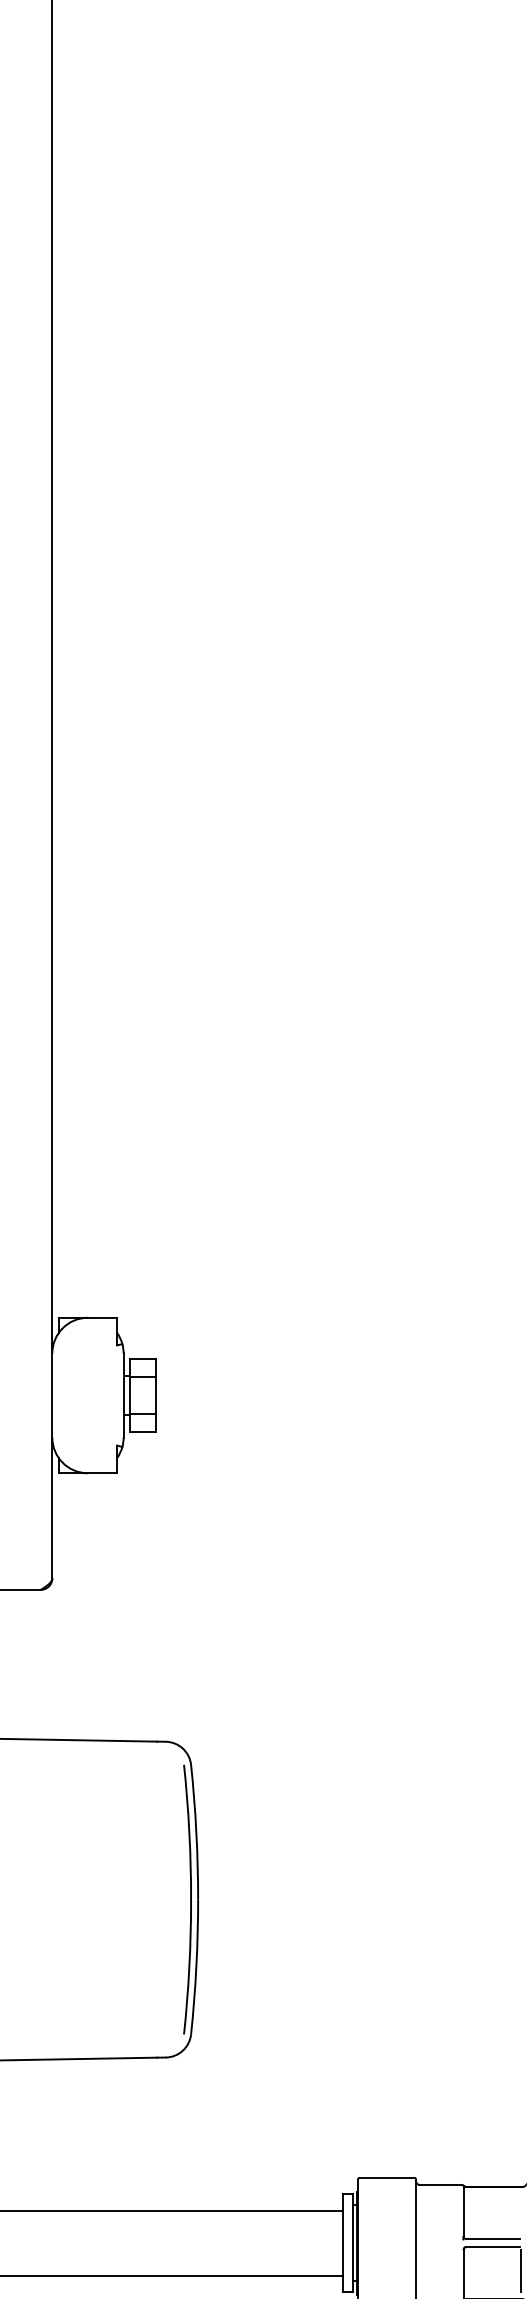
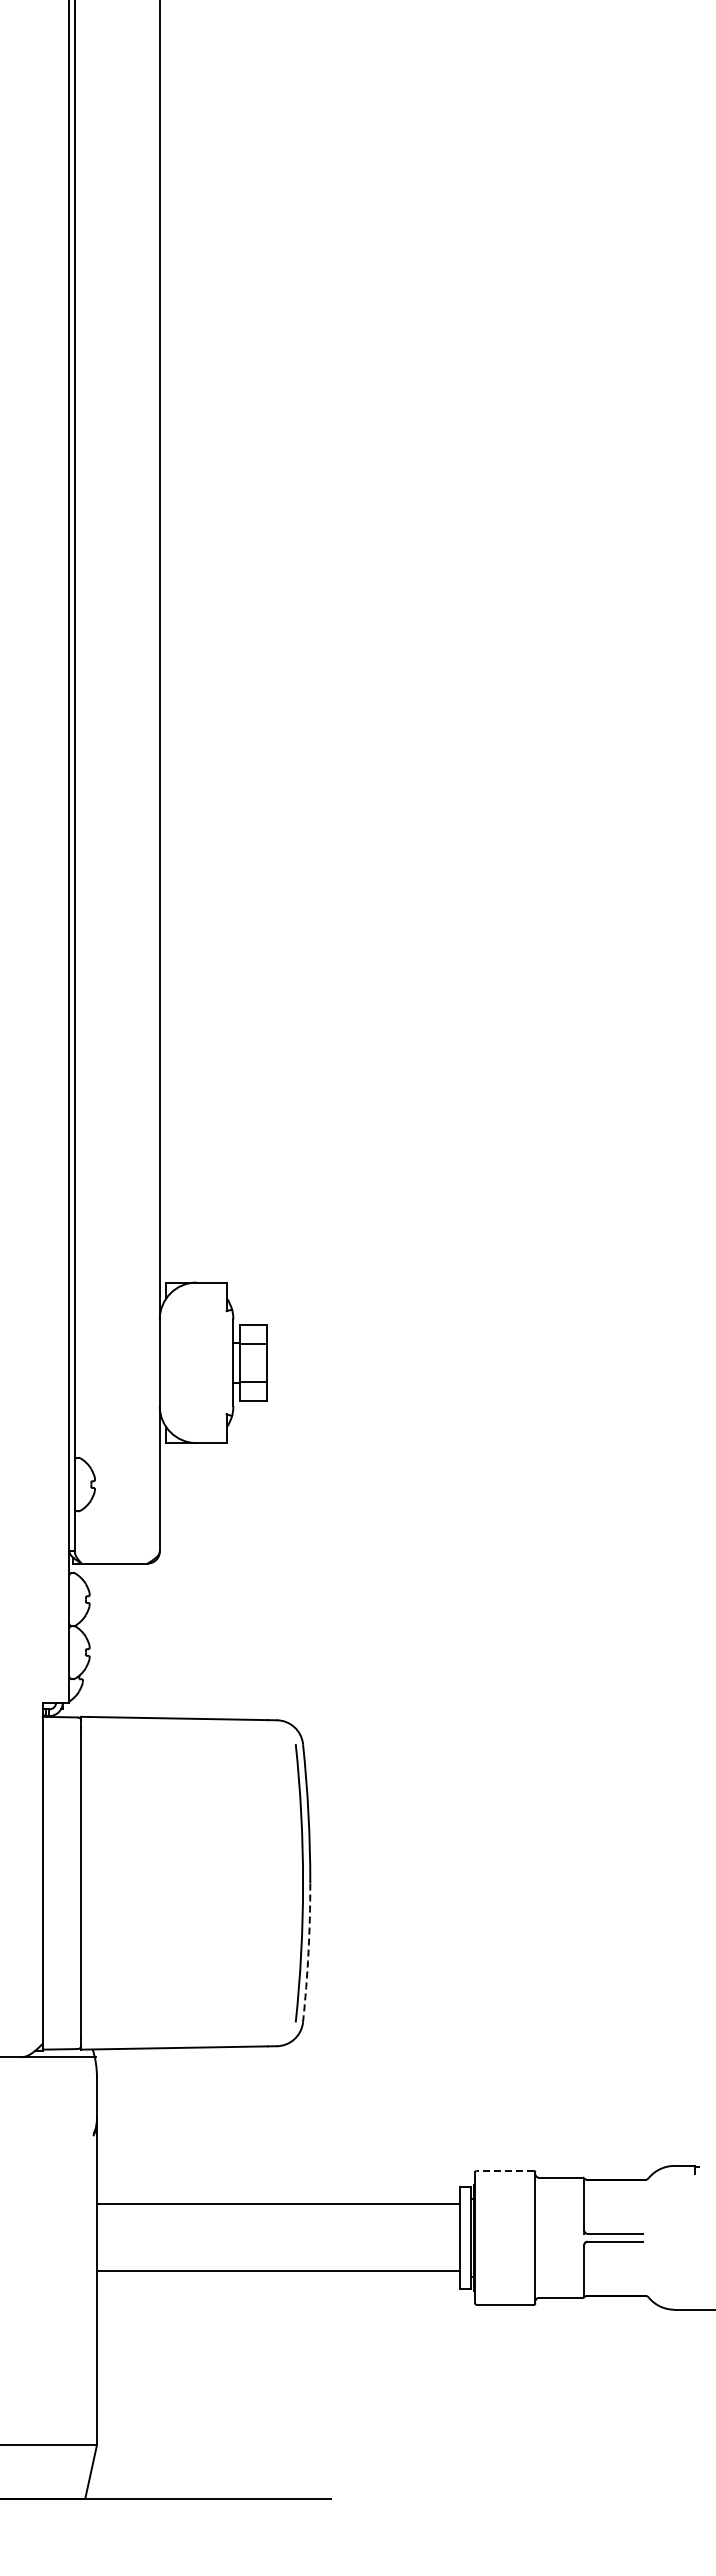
arc: (196, 1966) -> (308, 1952), solid -> dashed
line: (387, 2177) -> (505, 2170), solid -> dashed
line: (520, 2270) -> (643, 2266), removed

